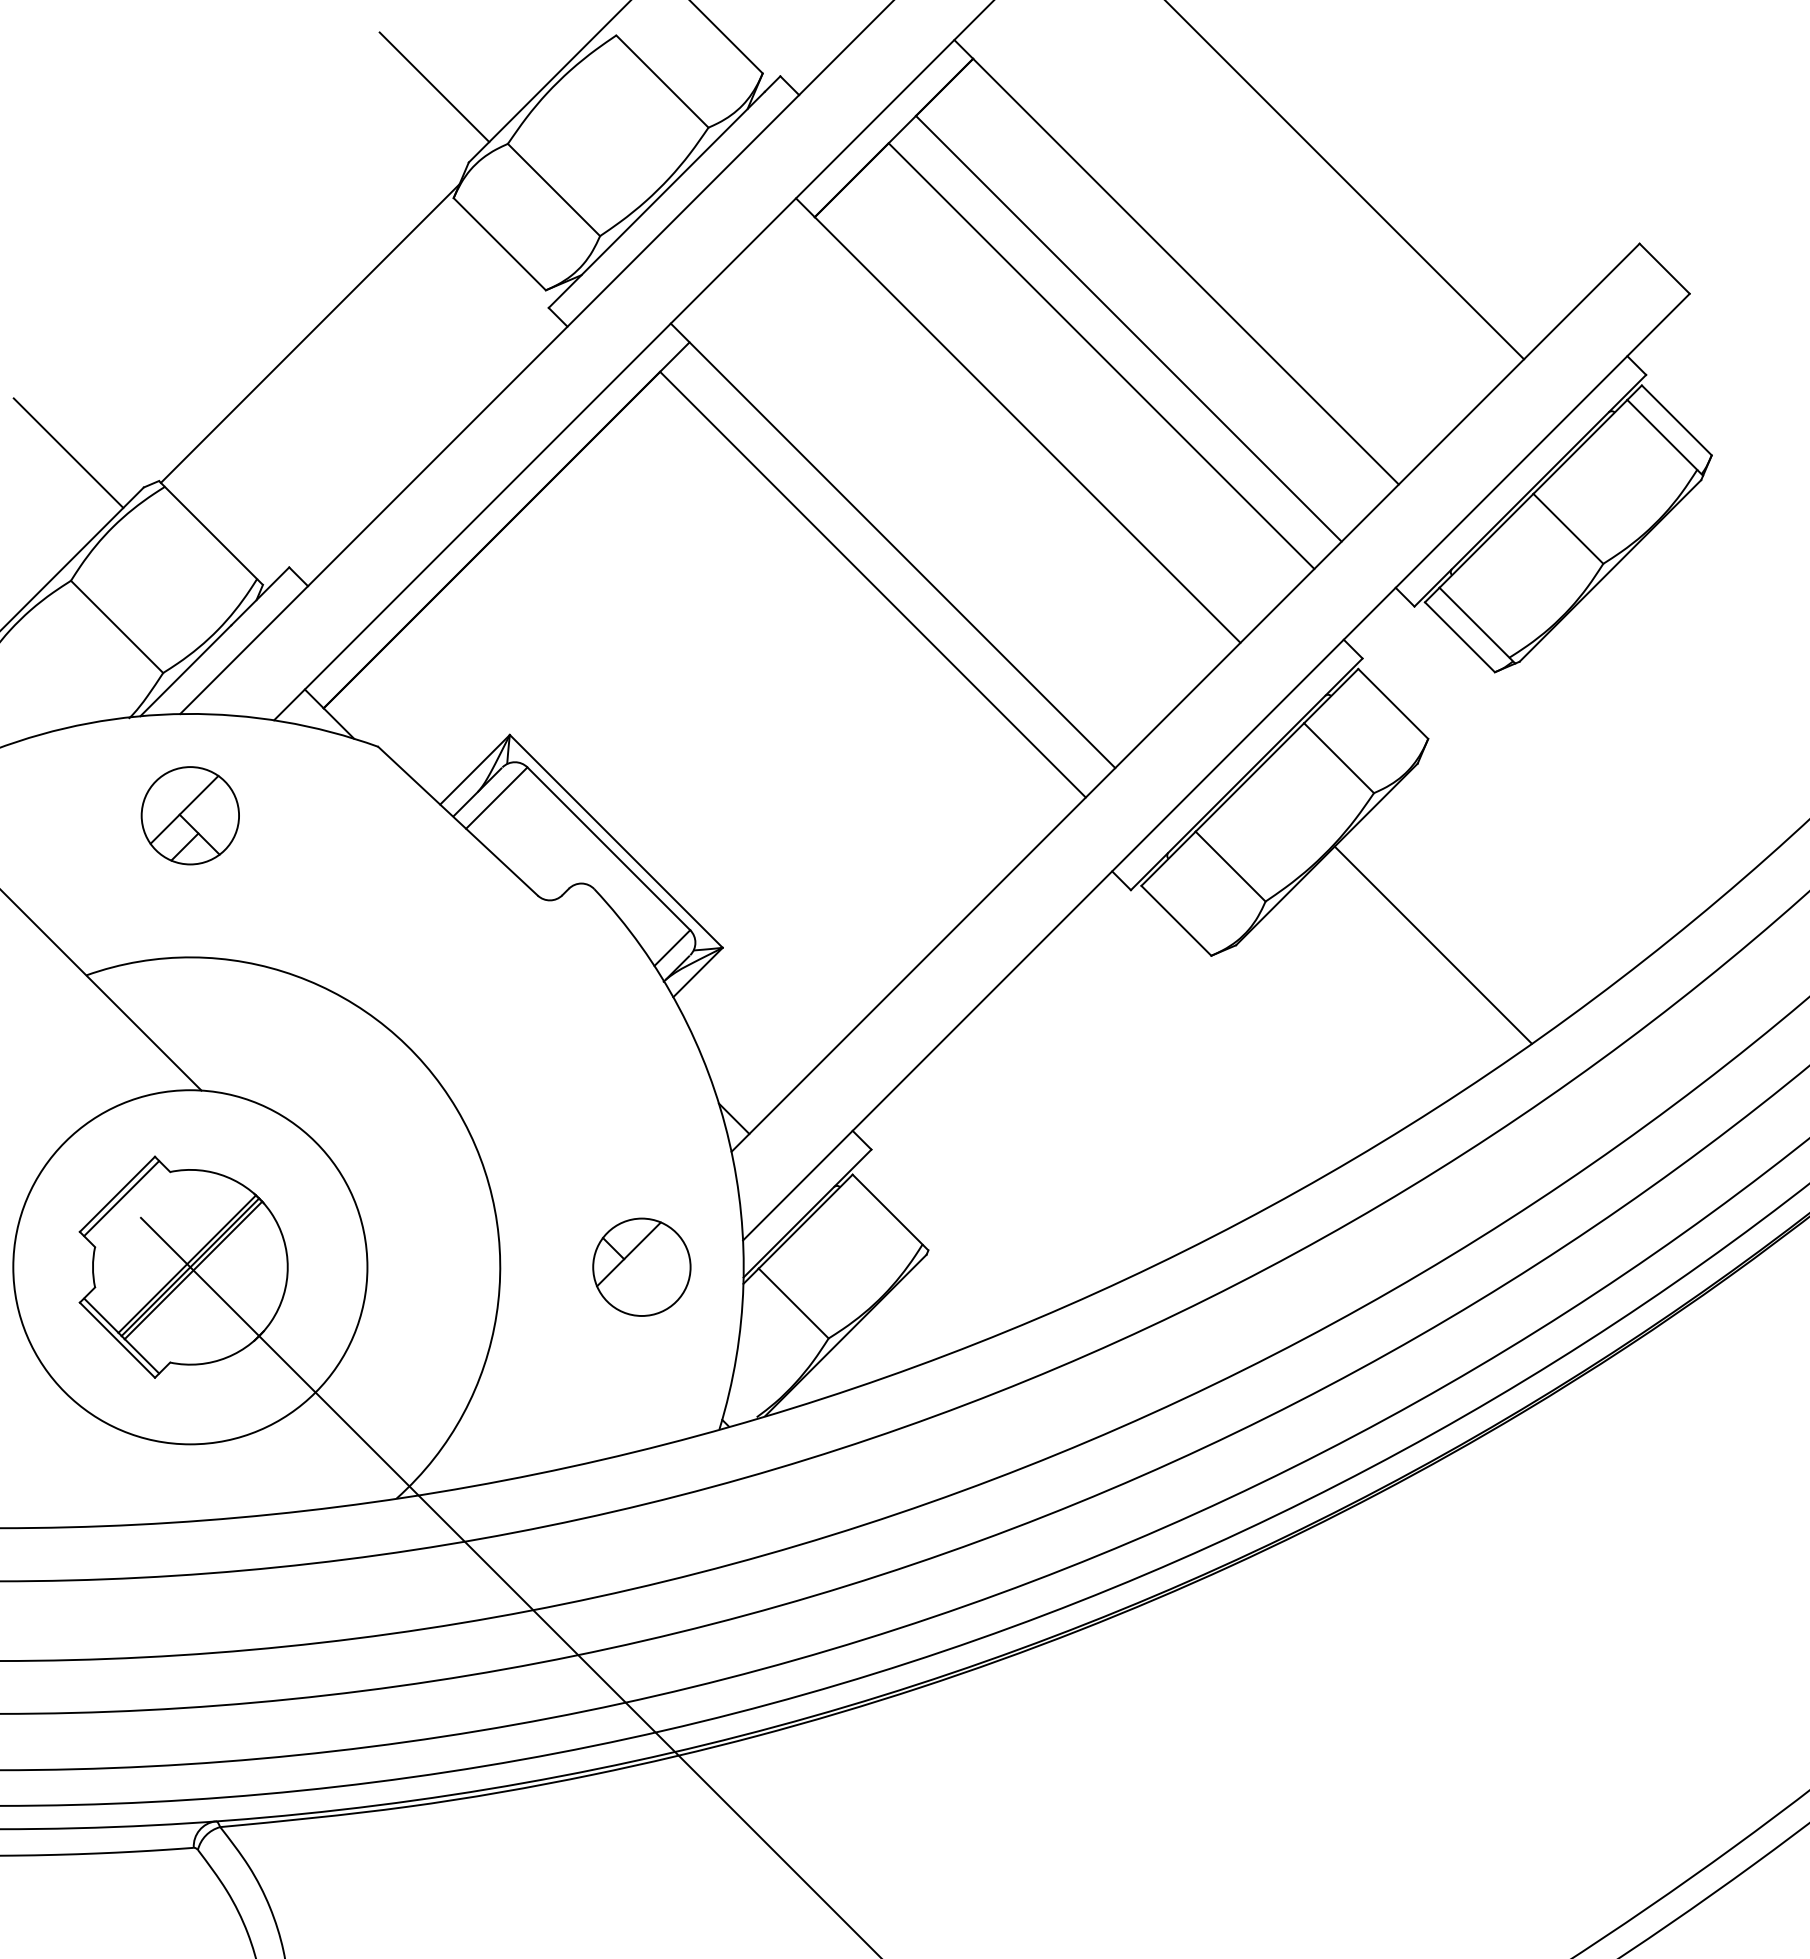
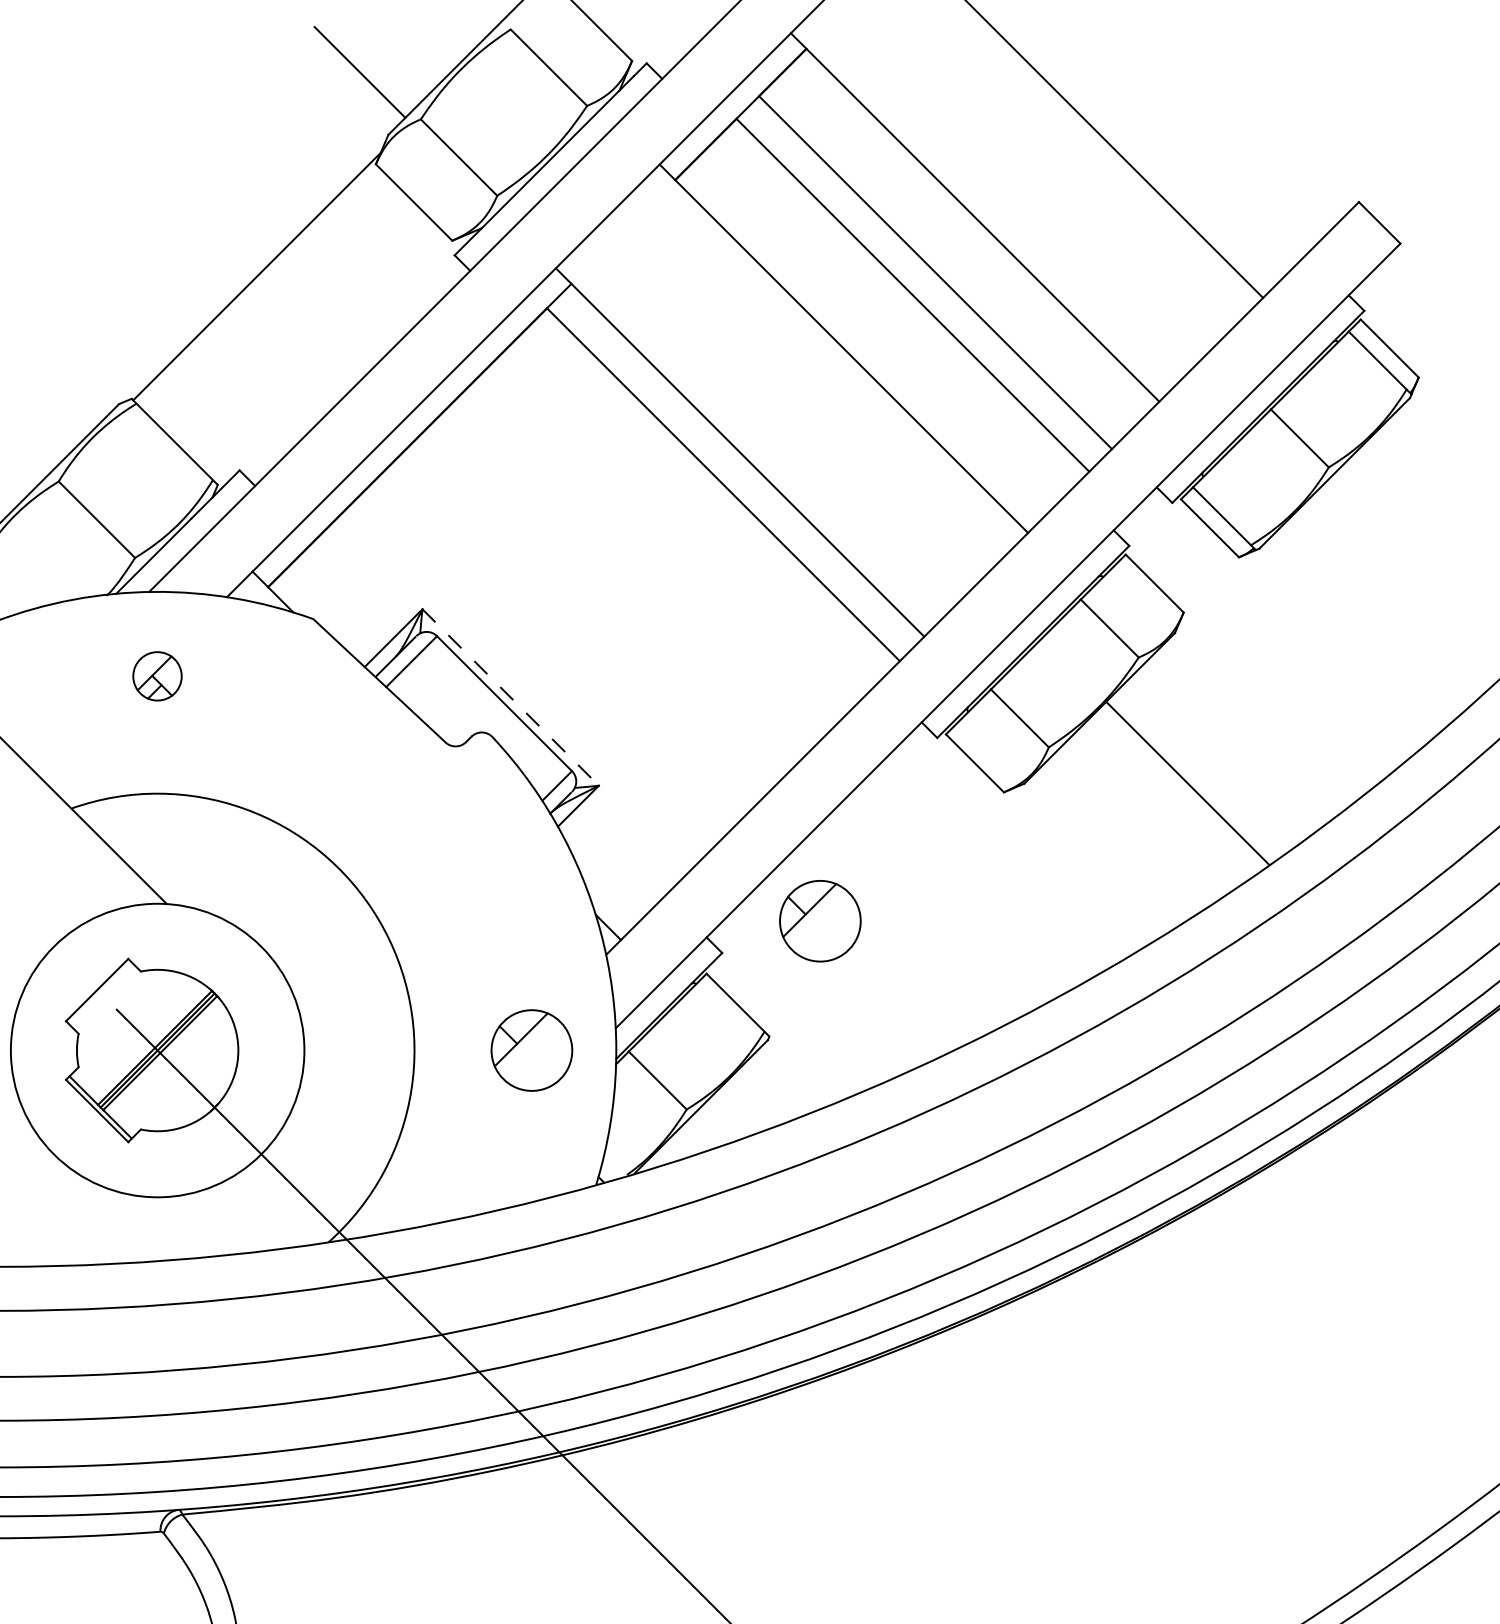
line: (68, 452) -> (56, 375), removed
part: (189, 815) -> (156, 676), size x0.6
line: (616, 841) -> (510, 697), solid -> dashed
part: (989, 1110) -> (820, 920), added
line: (121, 1198) -> (100, 993), removed

